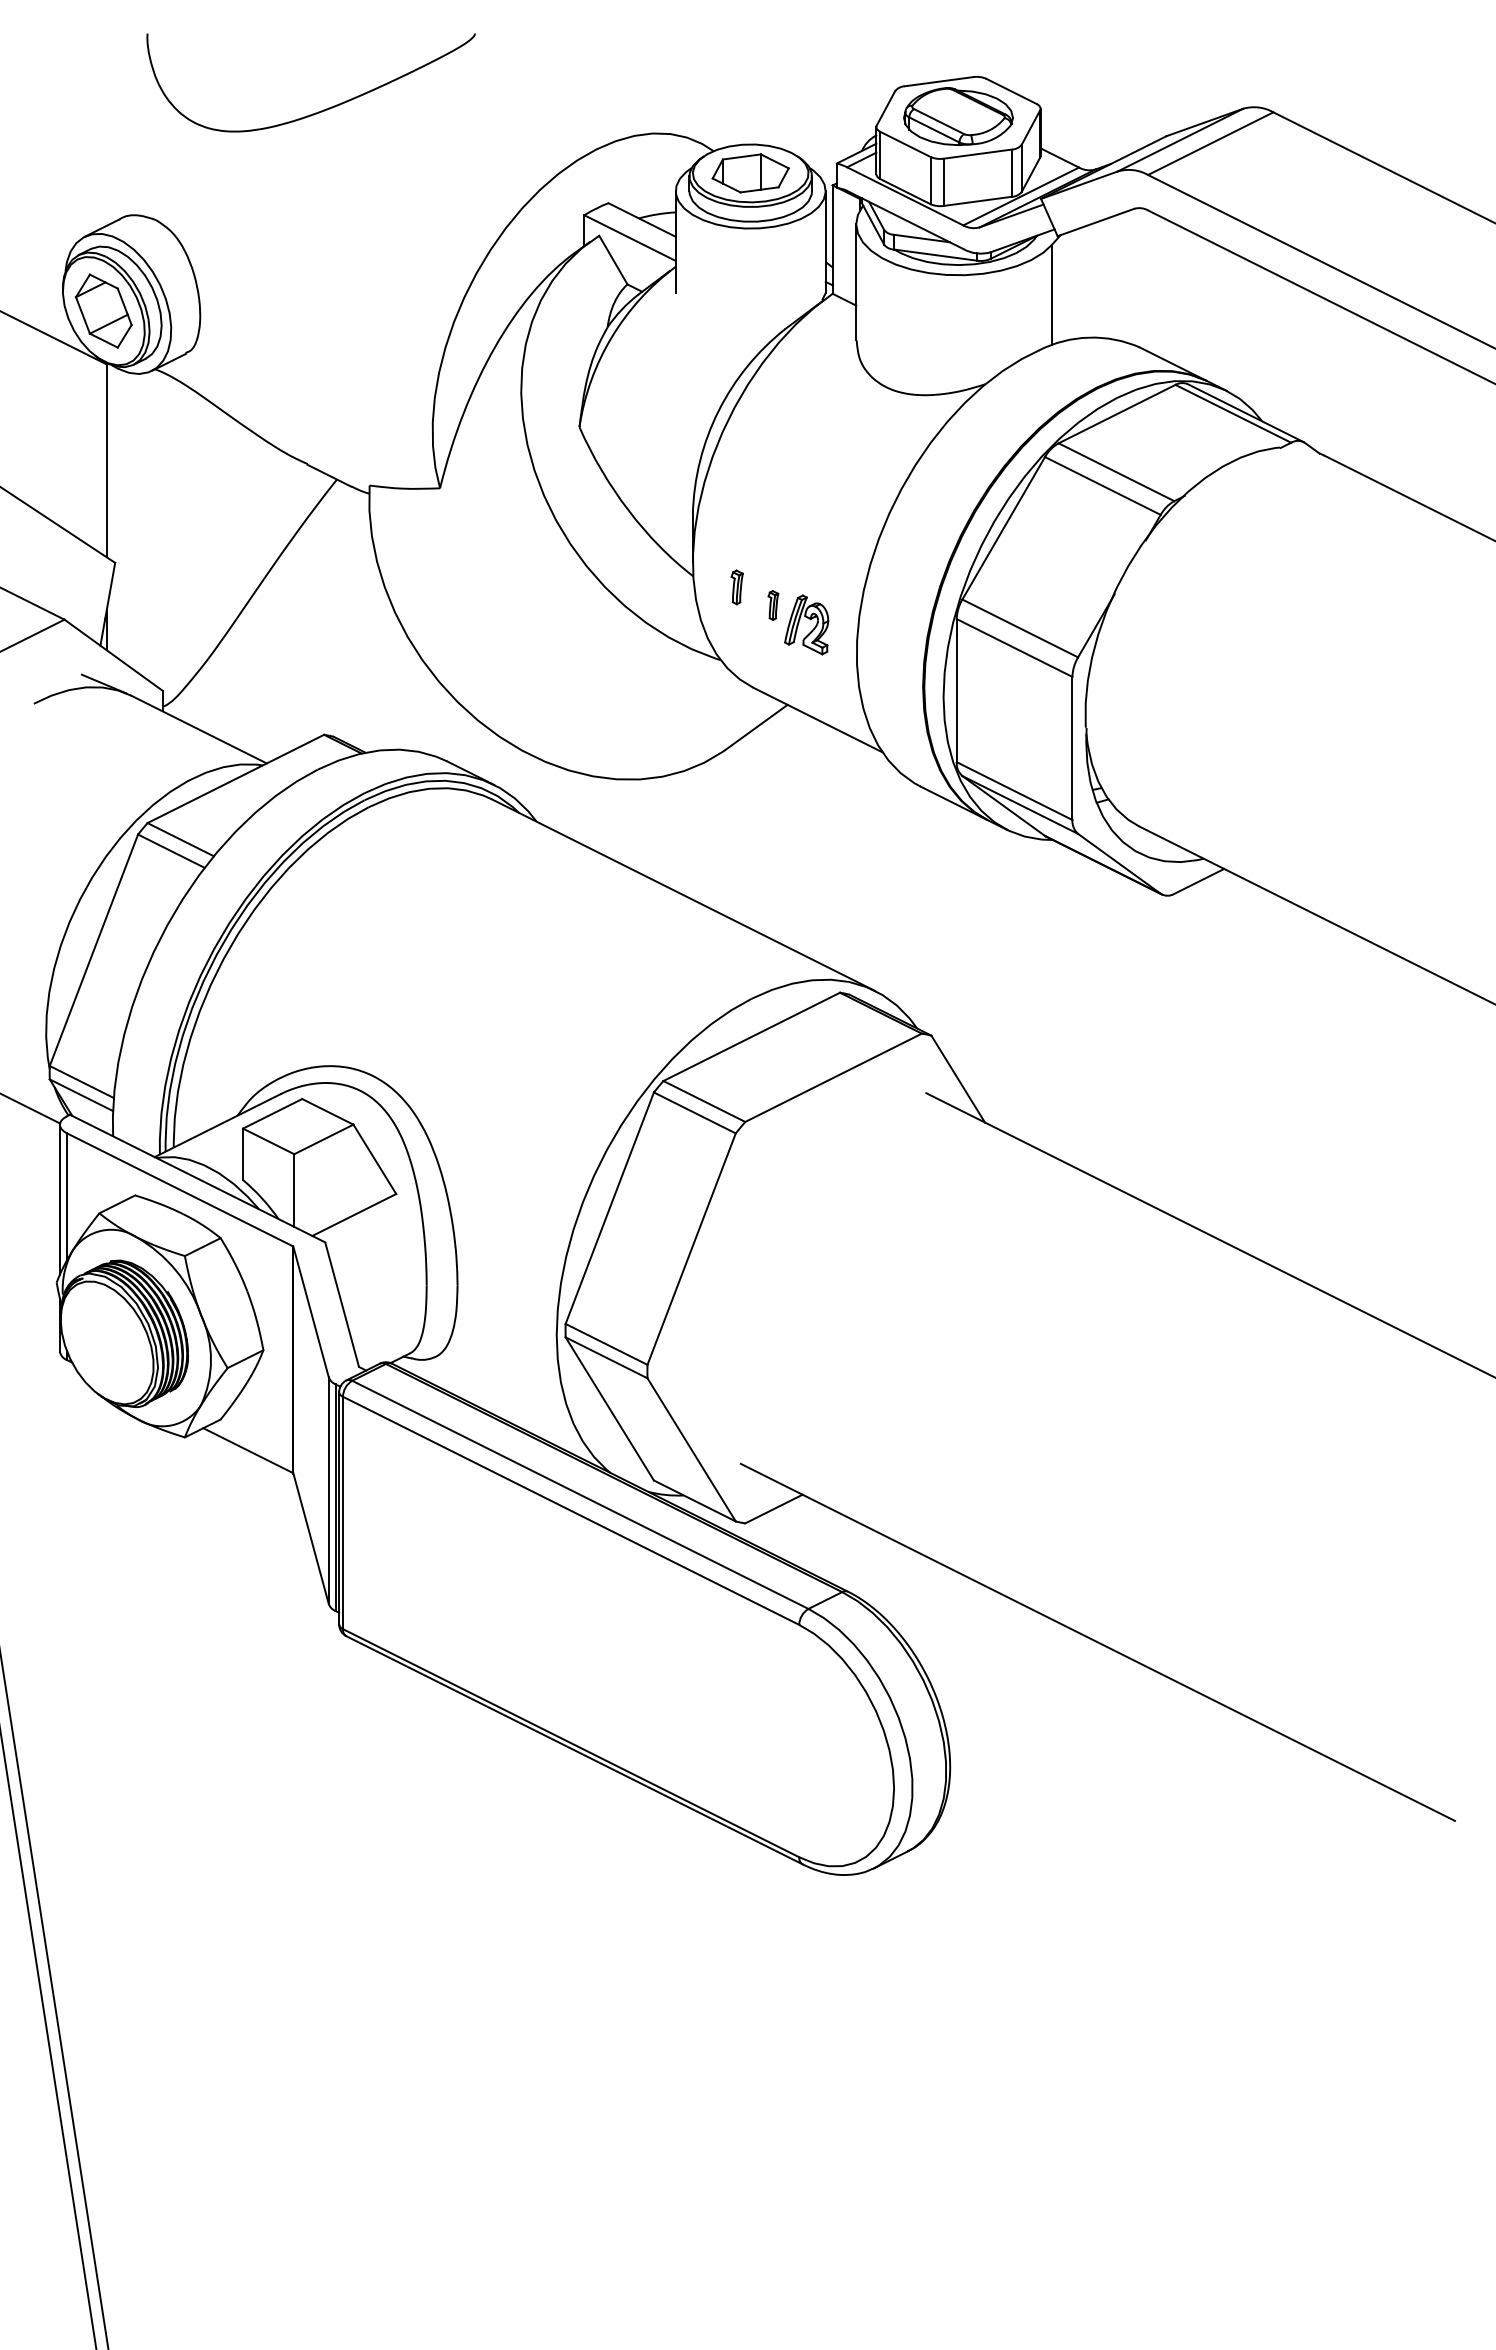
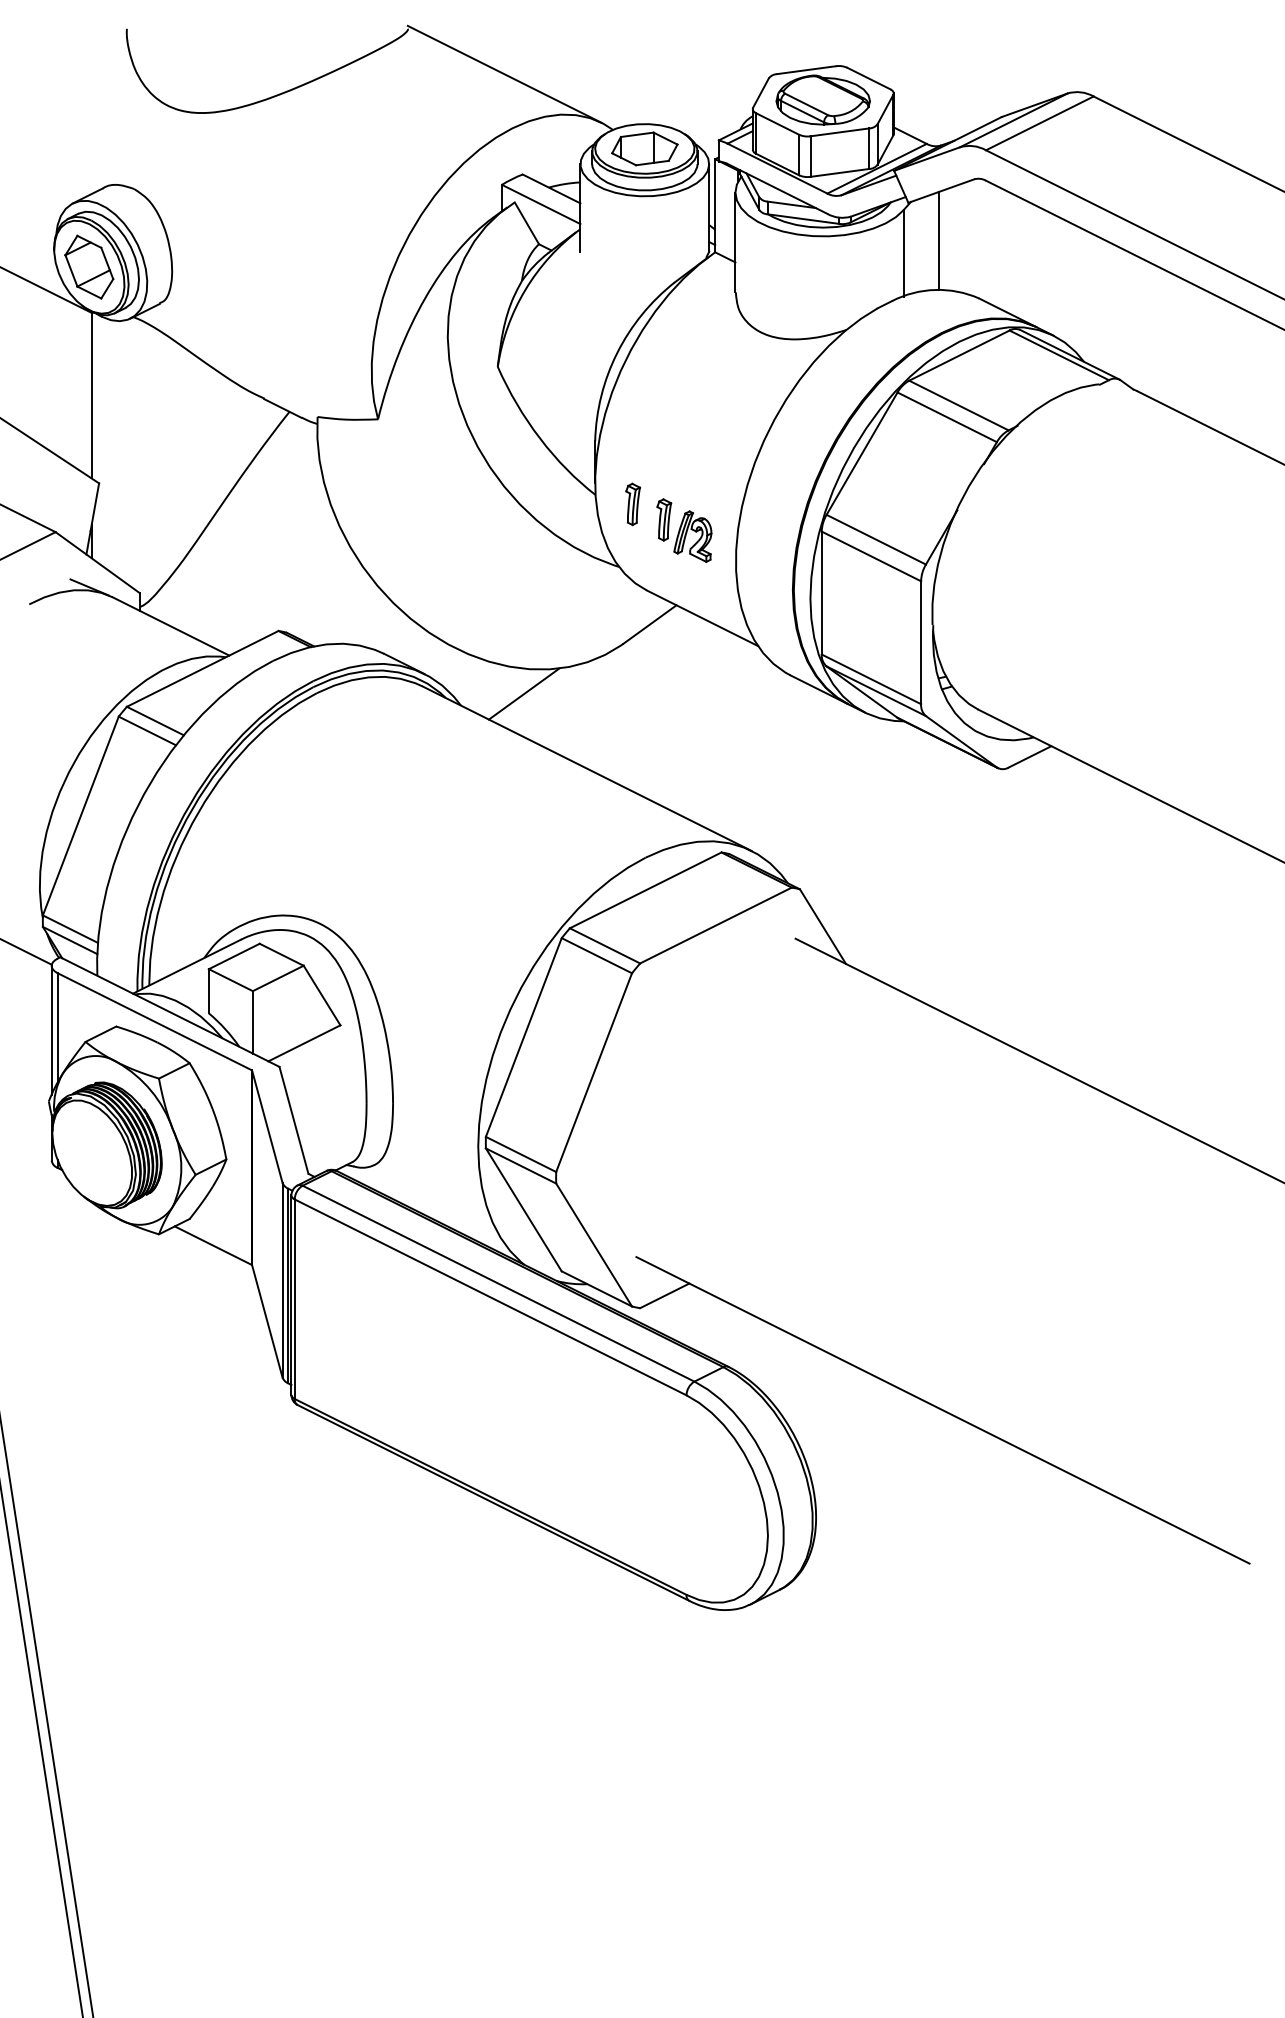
line: (587, 86) -> (504, 74), added
line: (1092, 280) -> (938, 240), added
part: (737, 587) -> (633, 504), size x1.43
part: (773, 605) -> (664, 519), size x1.67
line: (610, 807) -> (524, 693), added

